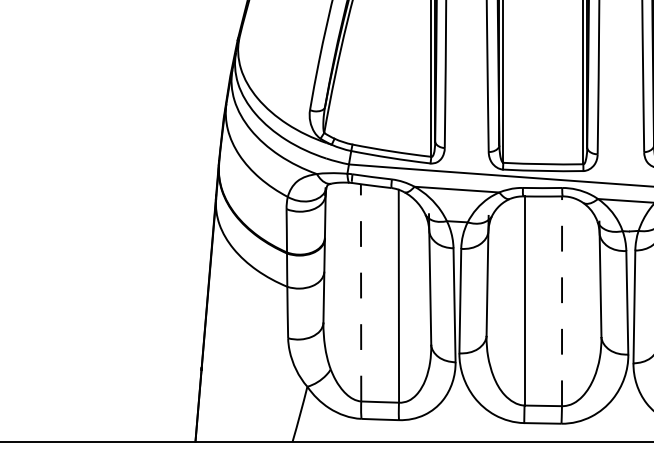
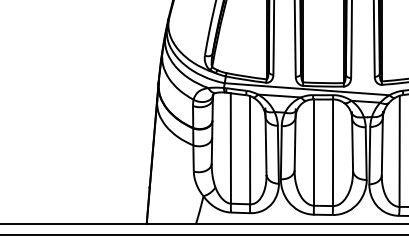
line: (360, 290) -> (230, 147), dashed -> solid
line: (562, 300) -> (333, 152), dashed -> solid

